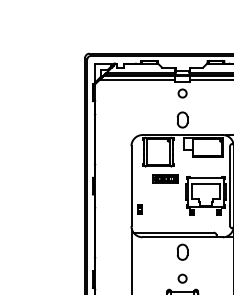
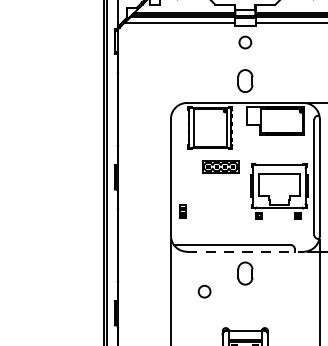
line: (183, 237) -> (246, 252), solid -> dashed
circle: (182, 278) -> (204, 291), moved

